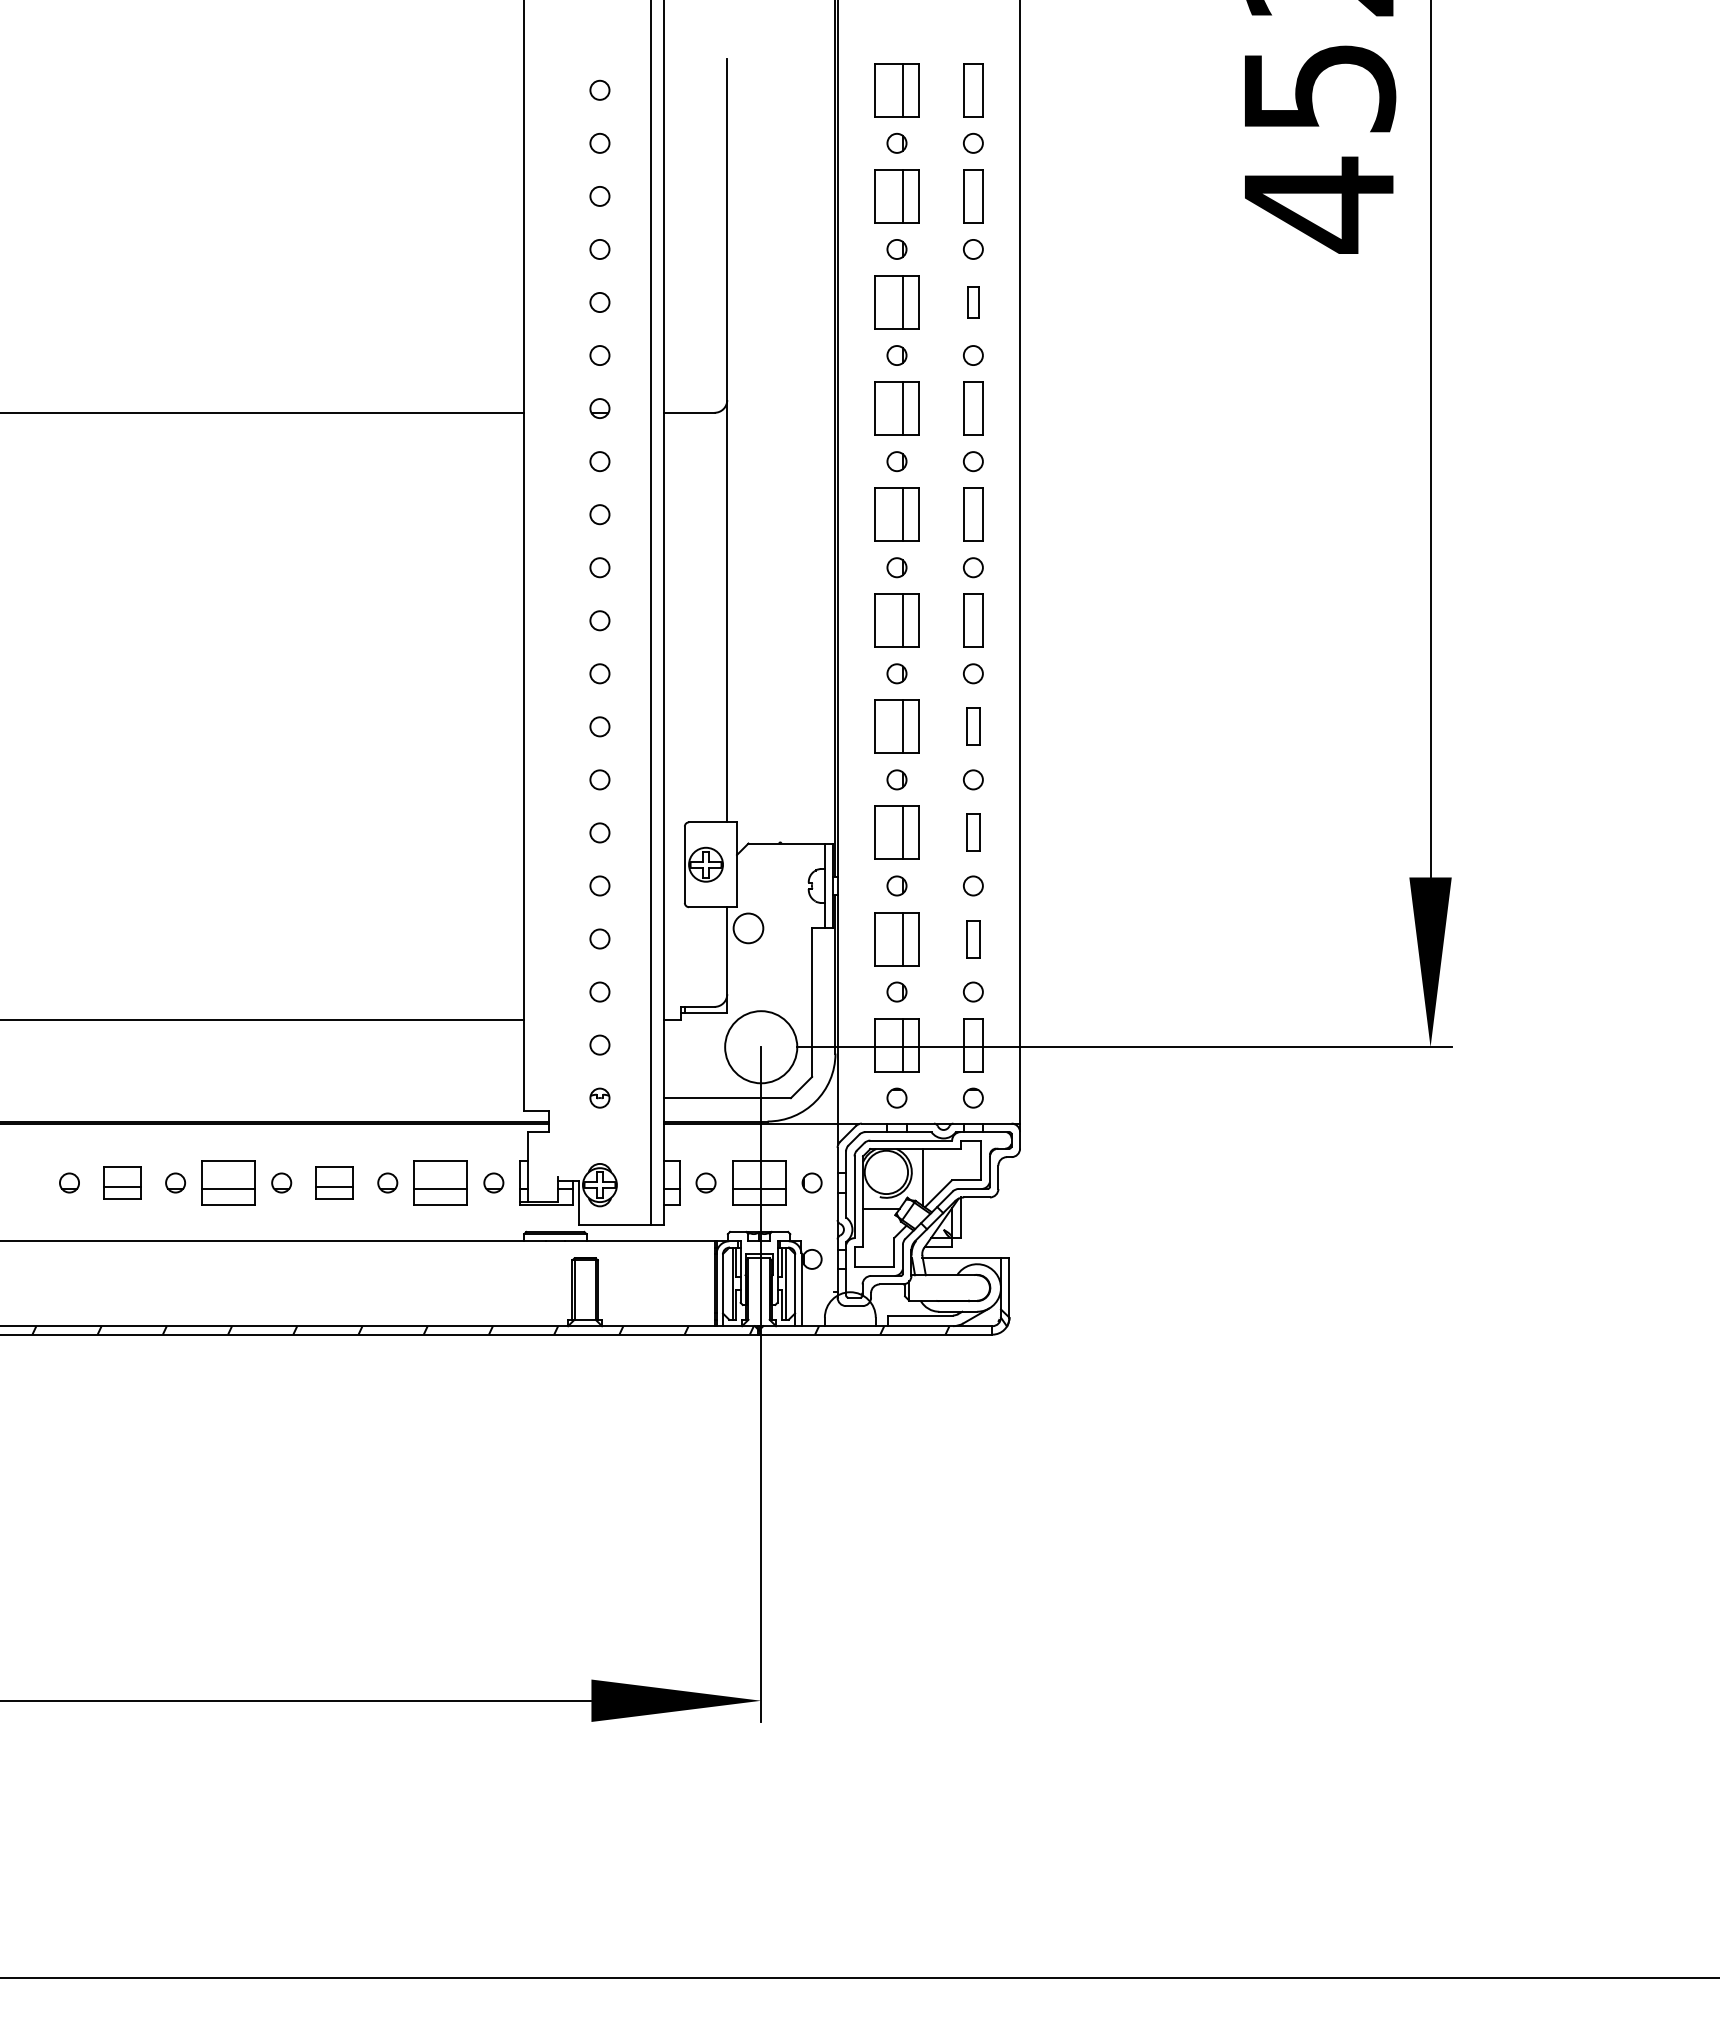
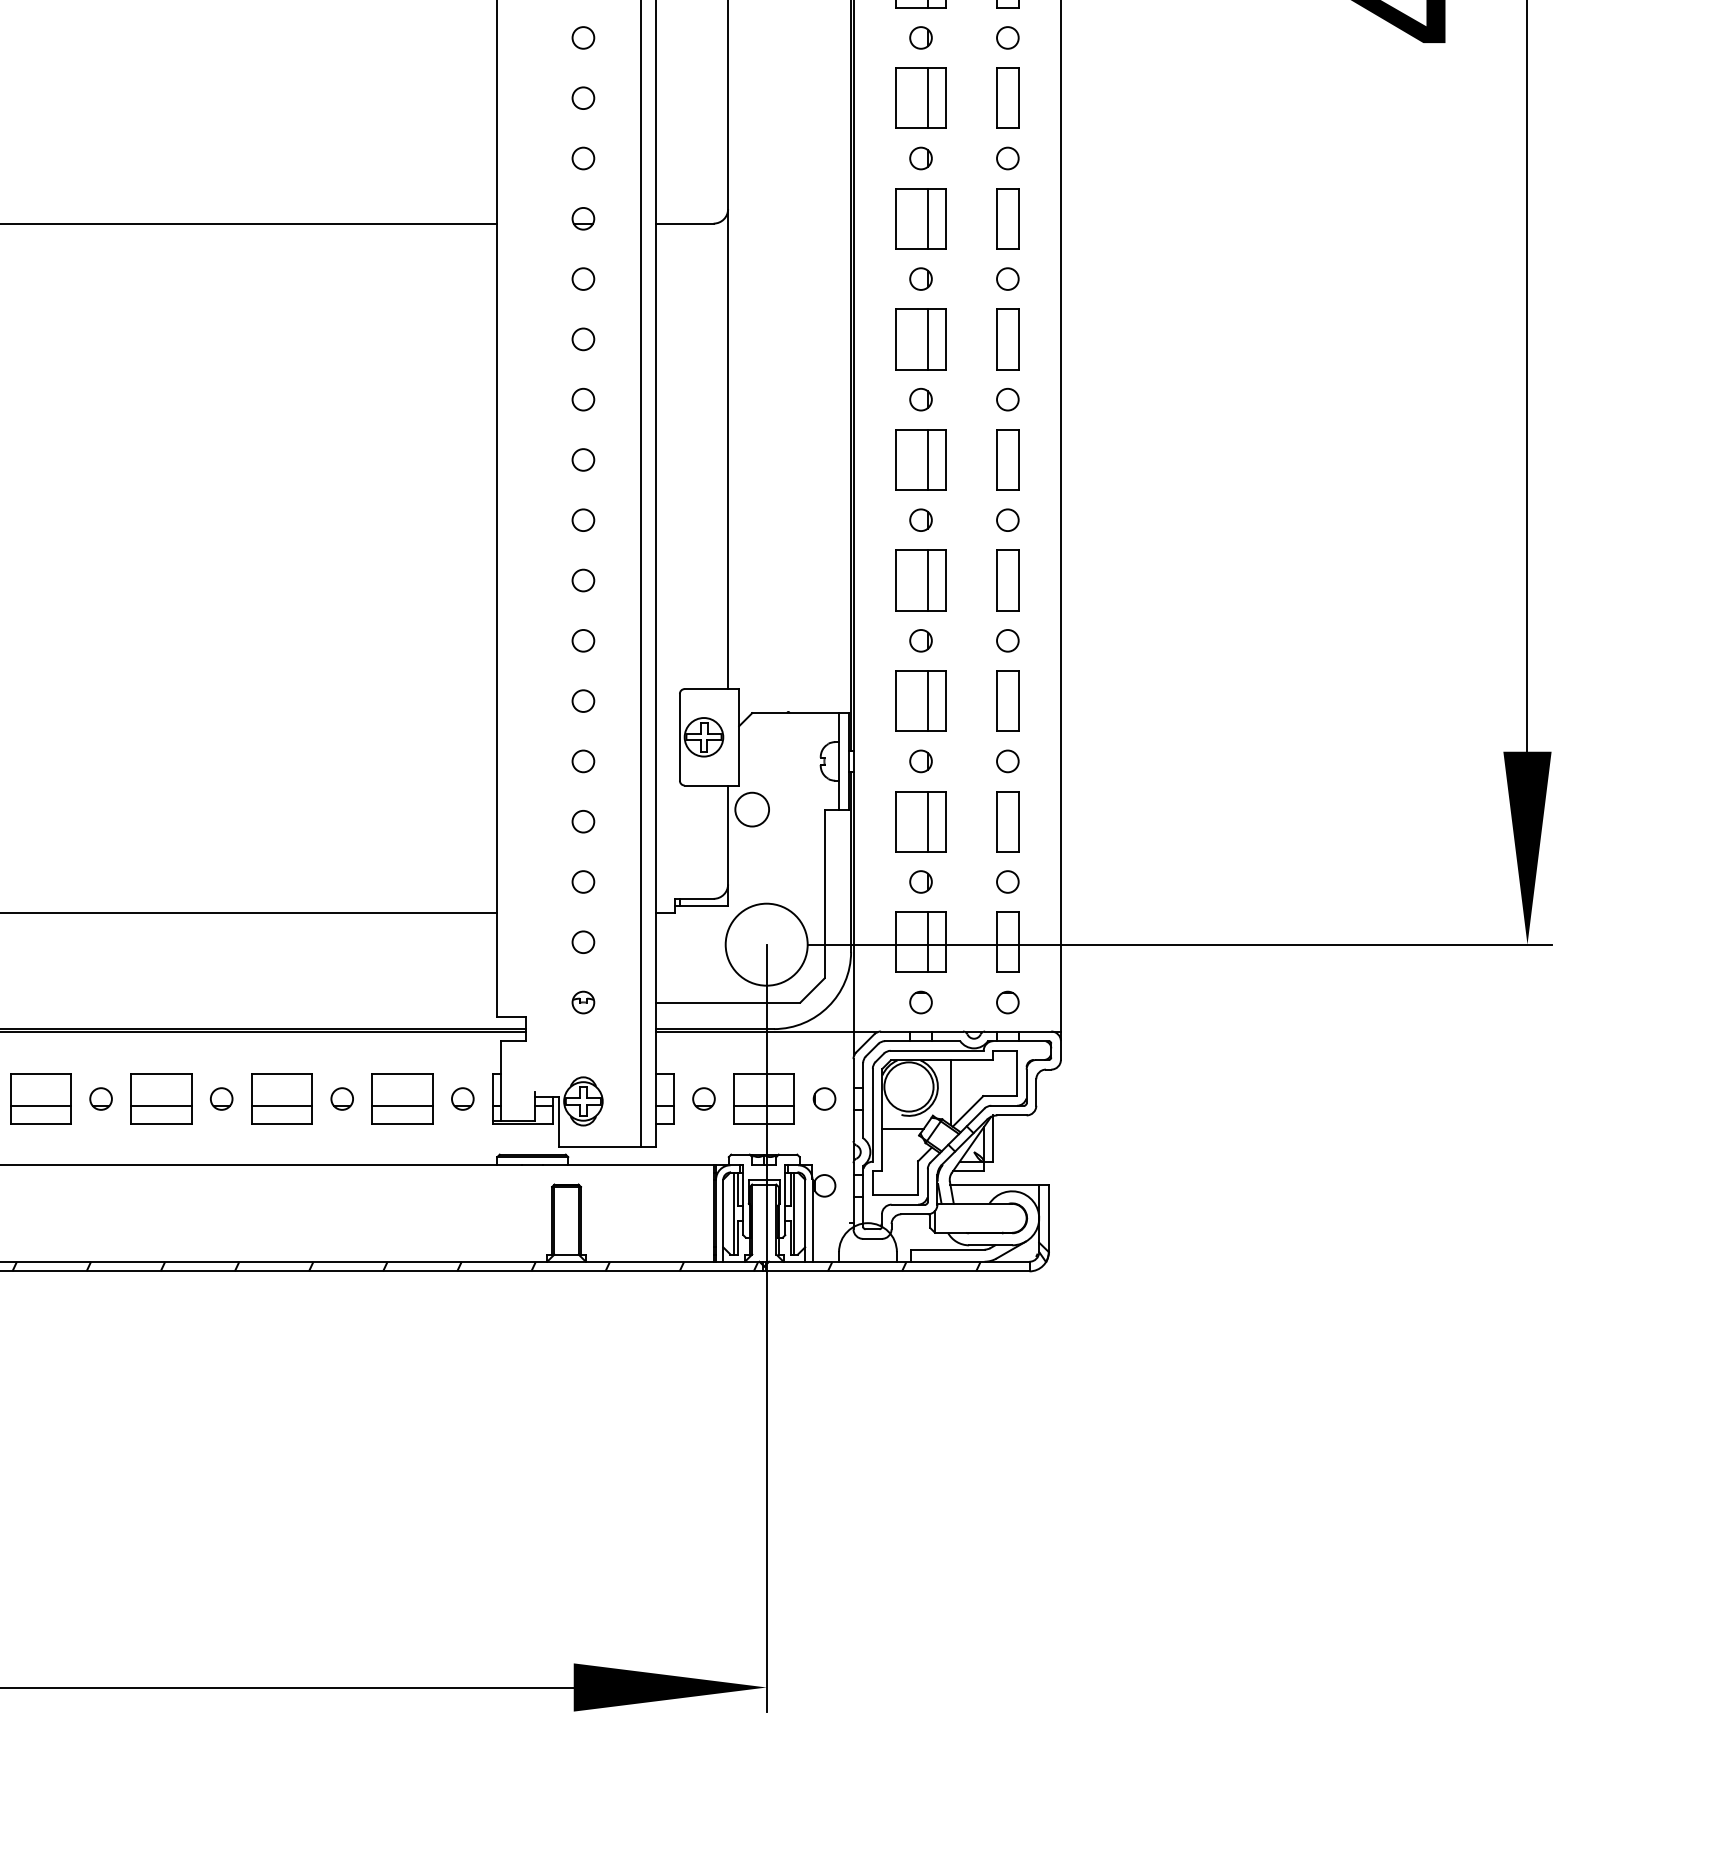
part: (973, 302) -> (1007, 98), size x1.67
part: (973, 726) -> (1007, 580), size x1.43
part: (973, 832) -> (1007, 700), size x1.43
part: (973, 939) -> (1007, 822), size x1.43
part: (122, 1182) -> (40, 1098), size x1.43
part: (334, 1182) -> (281, 1098), size x1.43

